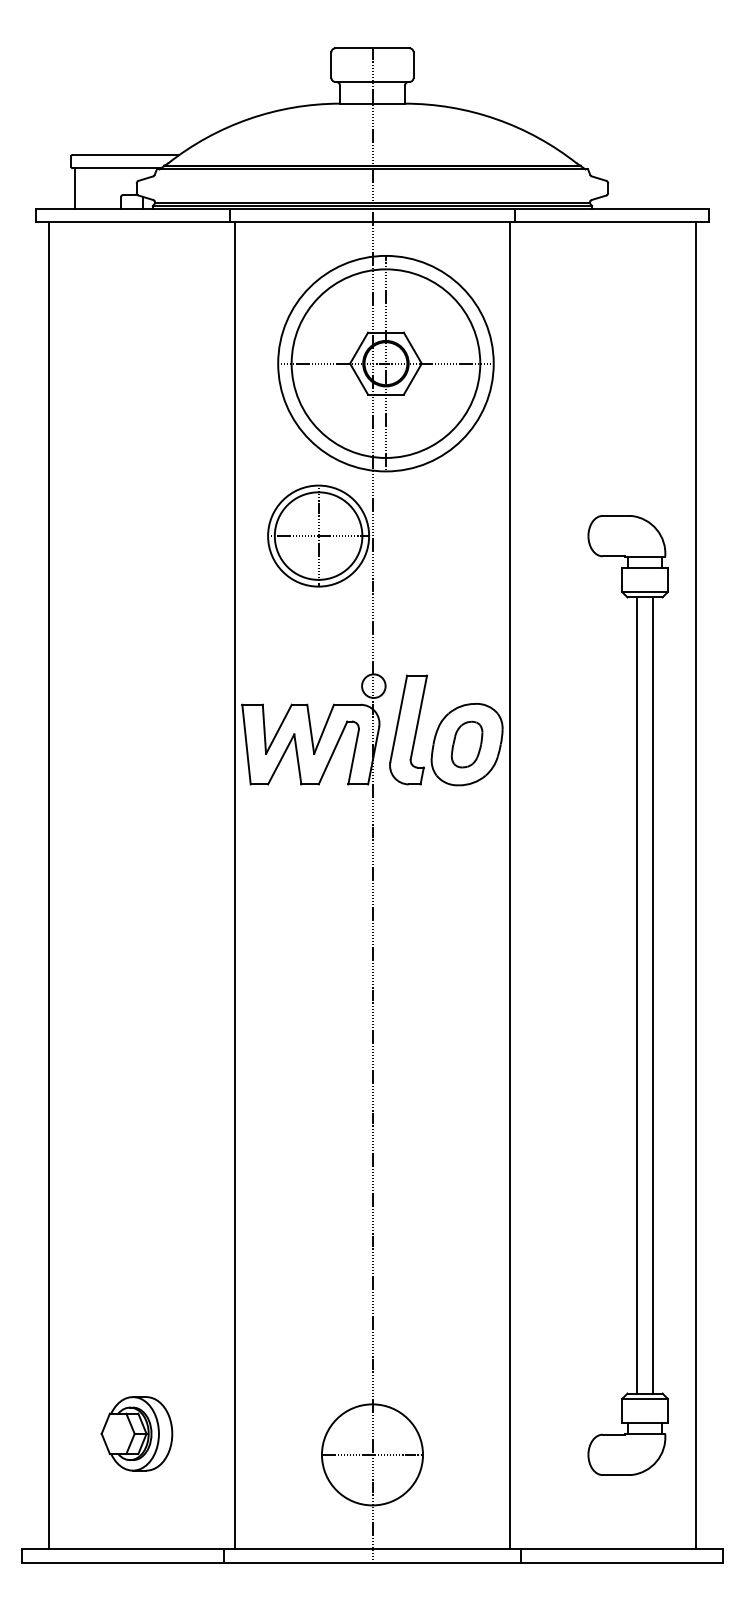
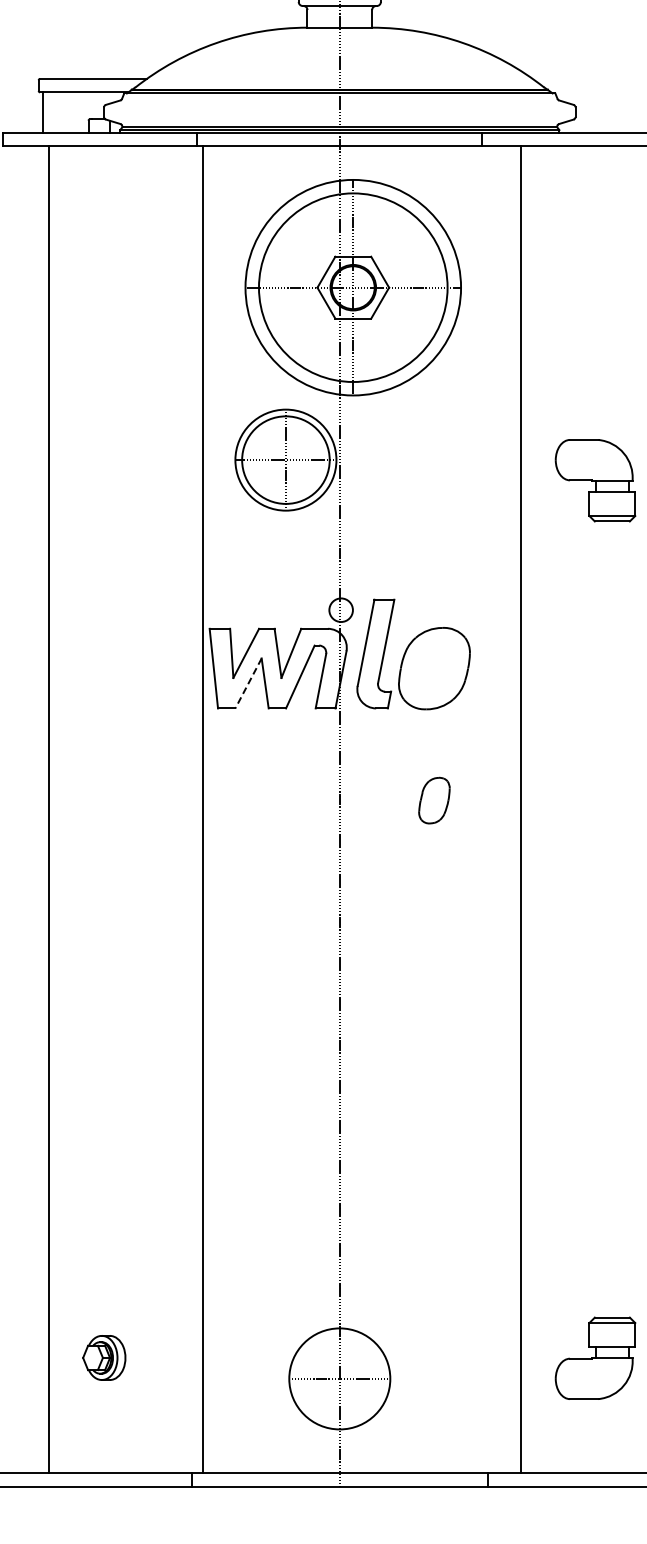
part: (466, 744) -> (433, 800), moved
line: (280, 759) -> (247, 683), solid -> dashed
line: (49, 885) -> (49, 809), moved
line: (509, 885) -> (520, 809), moved
line: (636, 995) -> (603, 919), removed
line: (653, 995) -> (620, 919), removed
part: (136, 1433) -> (103, 1357), size x0.6

